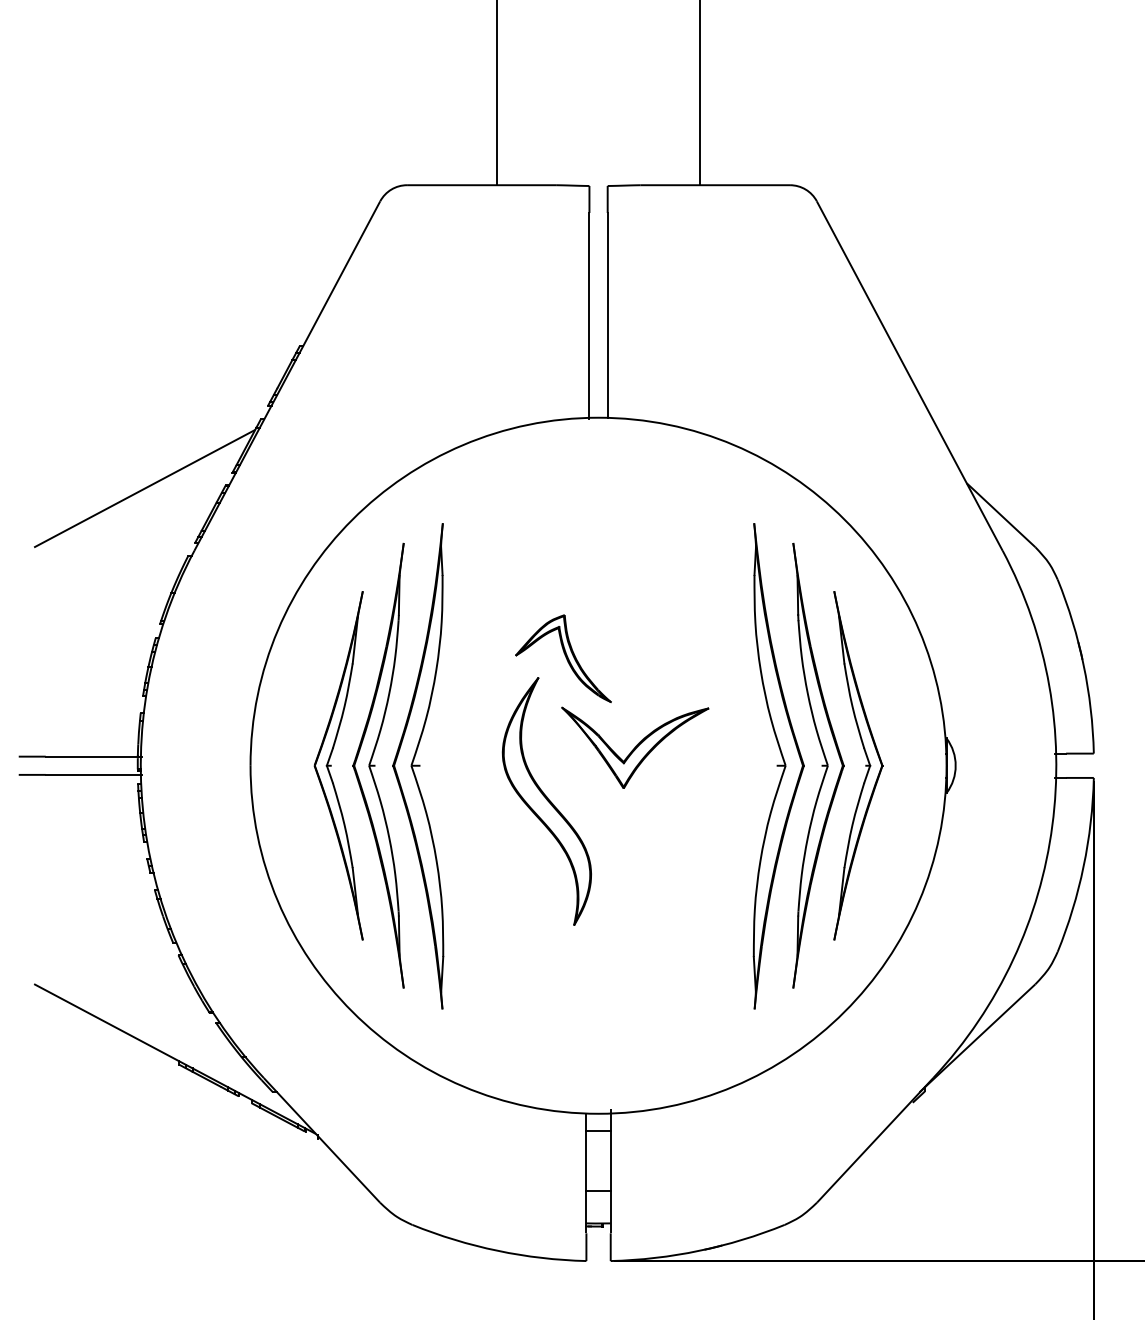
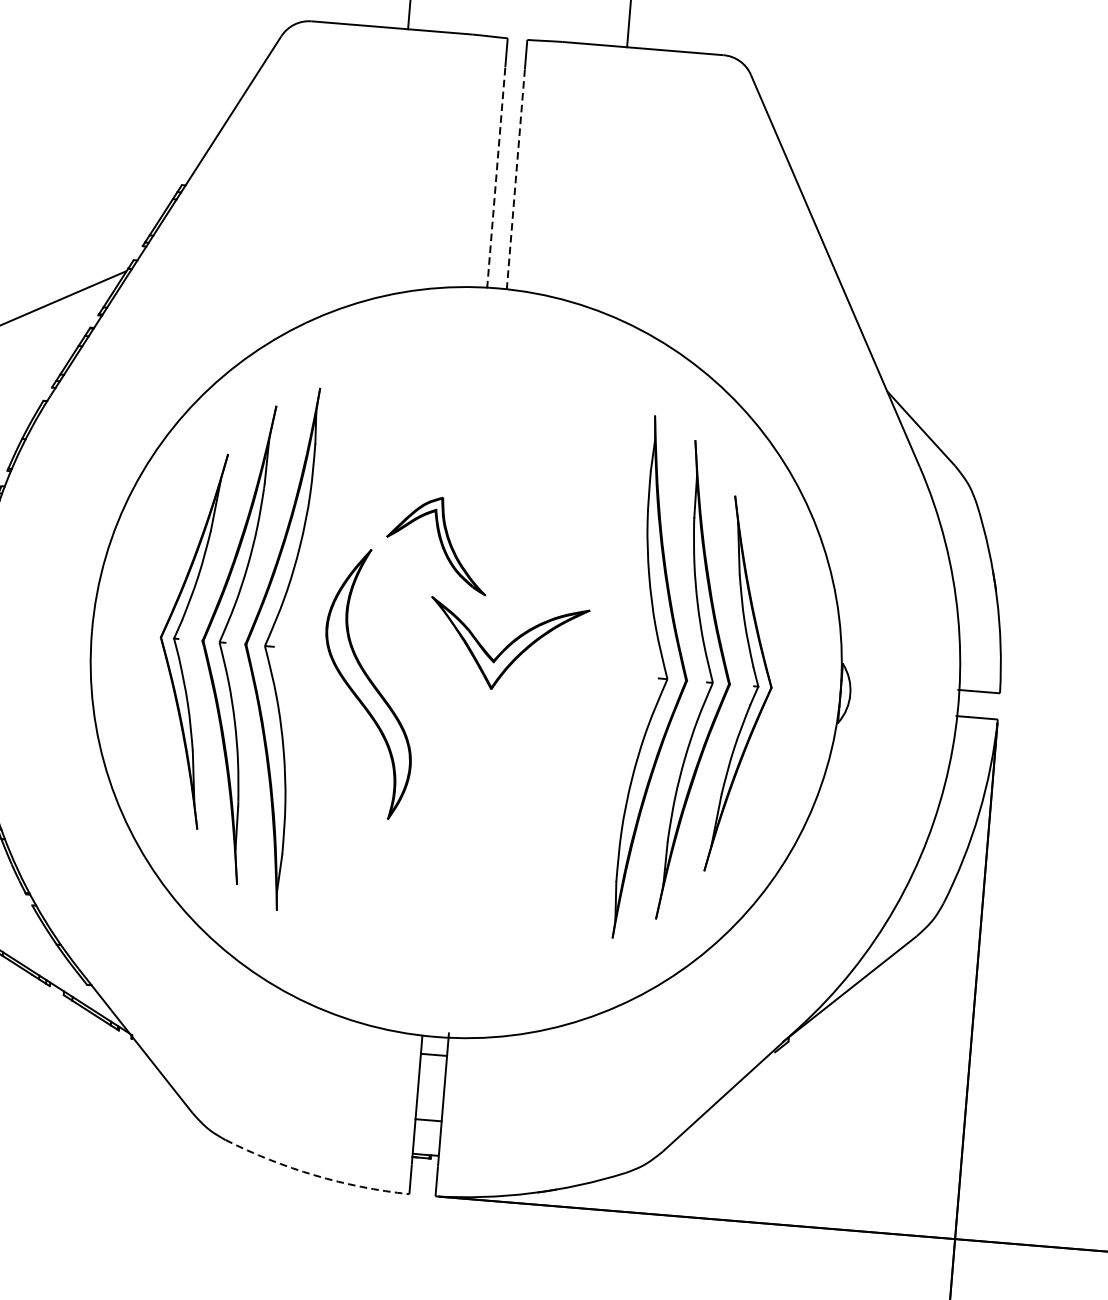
line: (589, 315) -> (496, 177), solid -> dashed
line: (607, 315) -> (515, 179), solid -> dashed
part: (546, 801) -> (369, 683), moved
arc: (497, 1250) -> (314, 1175), solid -> dashed

